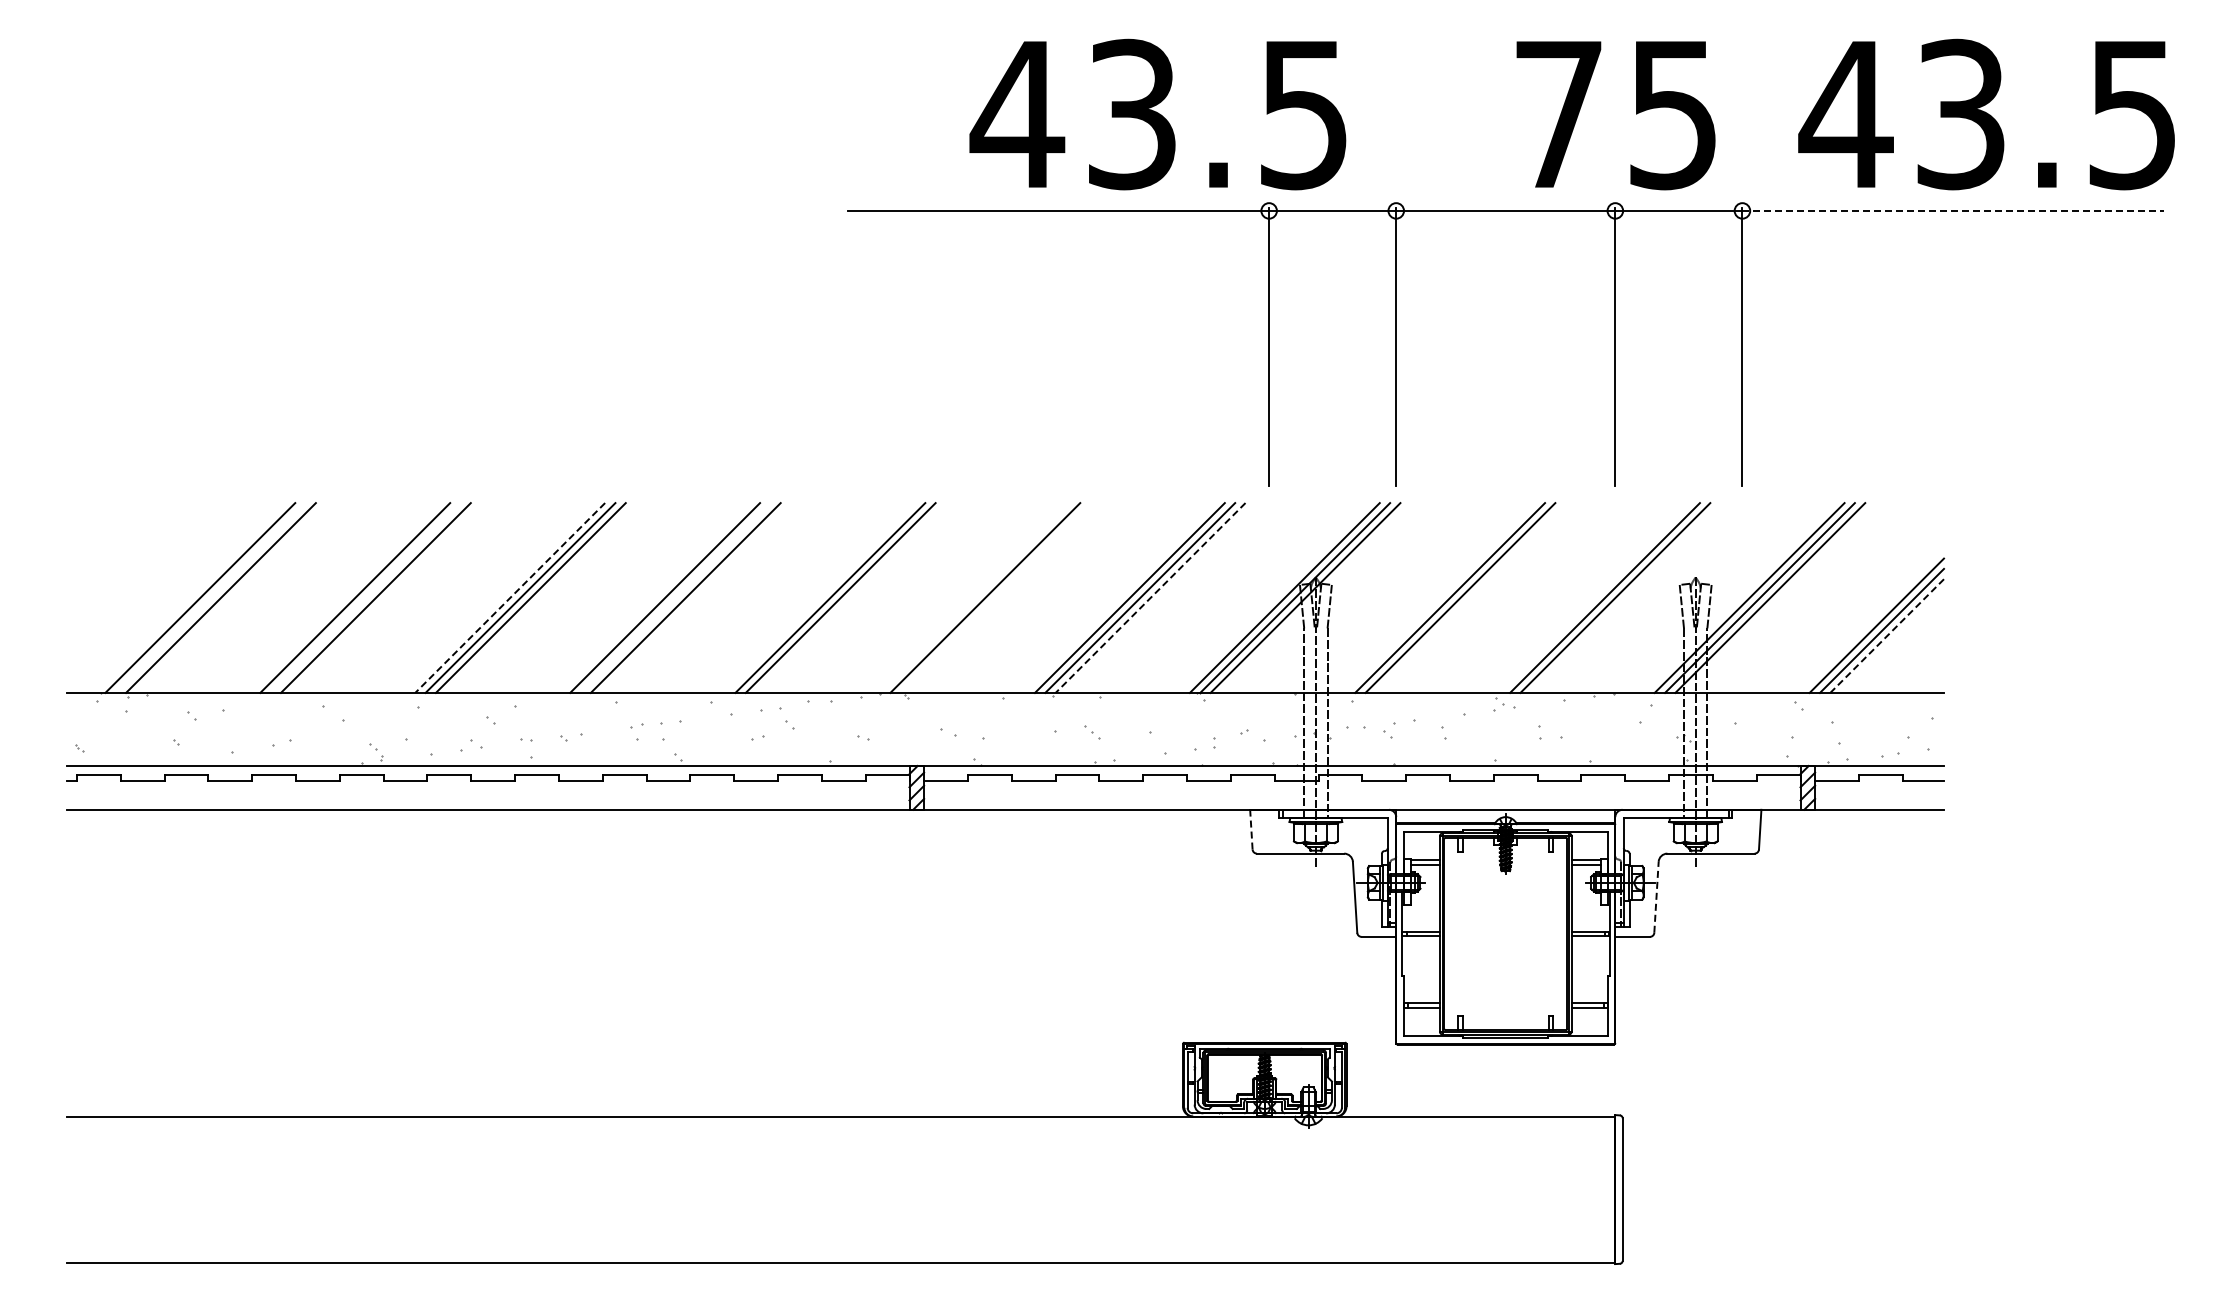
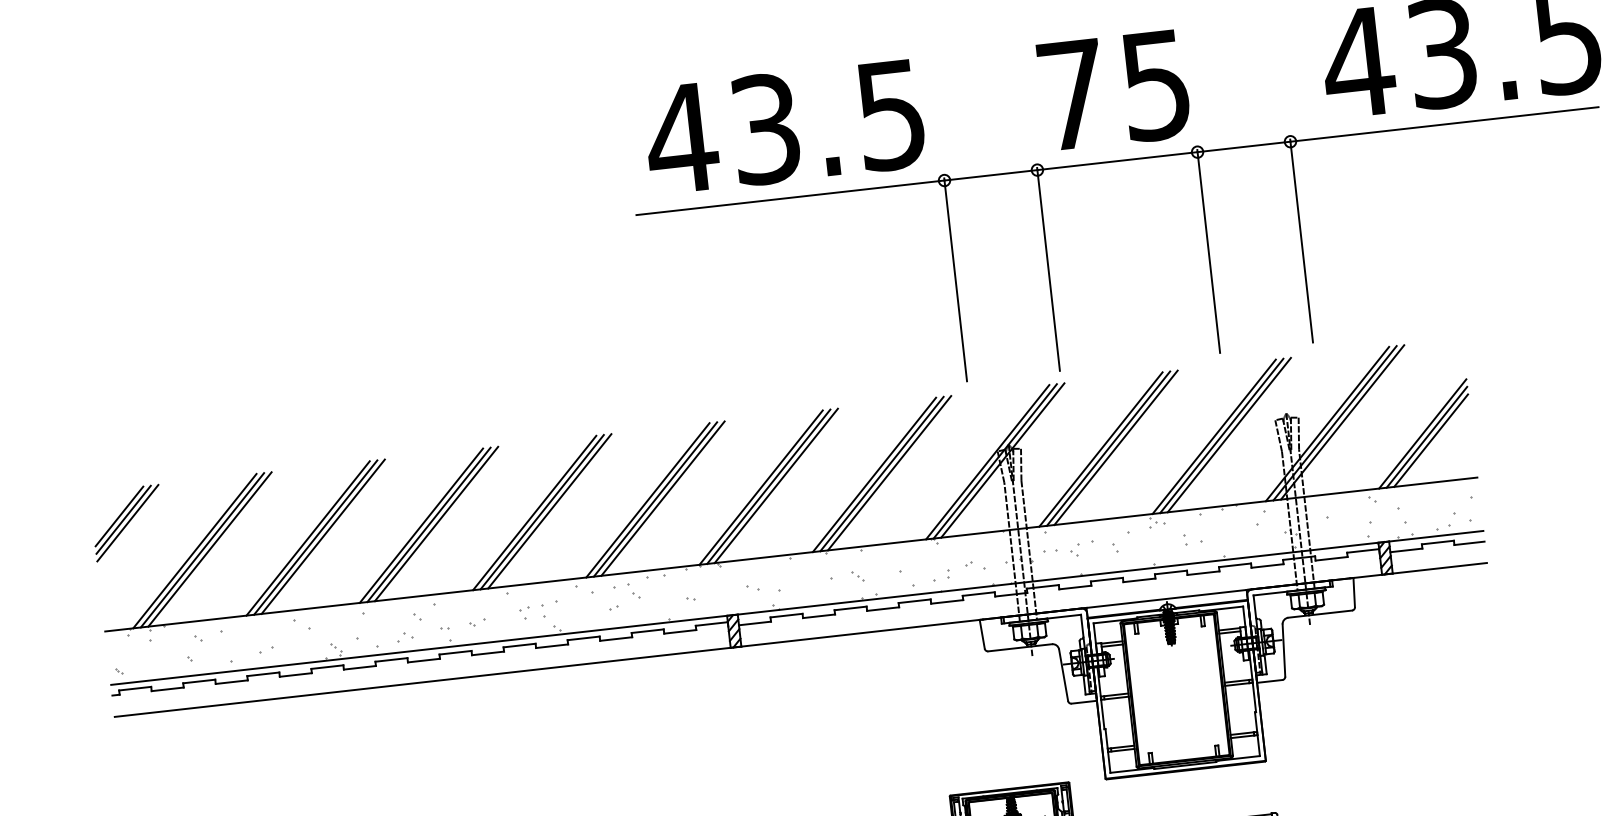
text: (1157, 114) -> (784, 127), moved
text: (1615, 115) -> (1113, 90), moved
line: (1953, 210) -> (1444, 124), dashed -> solid
part: (113, 549) -> (127, 522), added
line: (210, 597) -> (202, 549), added
line: (365, 597) -> (315, 537), added
line: (675, 597) -> (542, 511), added
line: (819, 597) -> (647, 500), added
line: (974, 597) -> (760, 487), added
line: (995, 597) -> (776, 485), added
line: (1439, 597) -> (1100, 449), added
line: (1594, 597) -> (1214, 436), added
line: (509, 598) -> (420, 526), dashed -> solid
line: (1150, 598) -> (889, 473), dashed -> solid
line: (1886, 636) -> (1430, 441), dashed -> solid
line: (1251, 829) -> (982, 634), dashed -> solid
line: (1656, 897) -> (1283, 650), dashed -> solid

